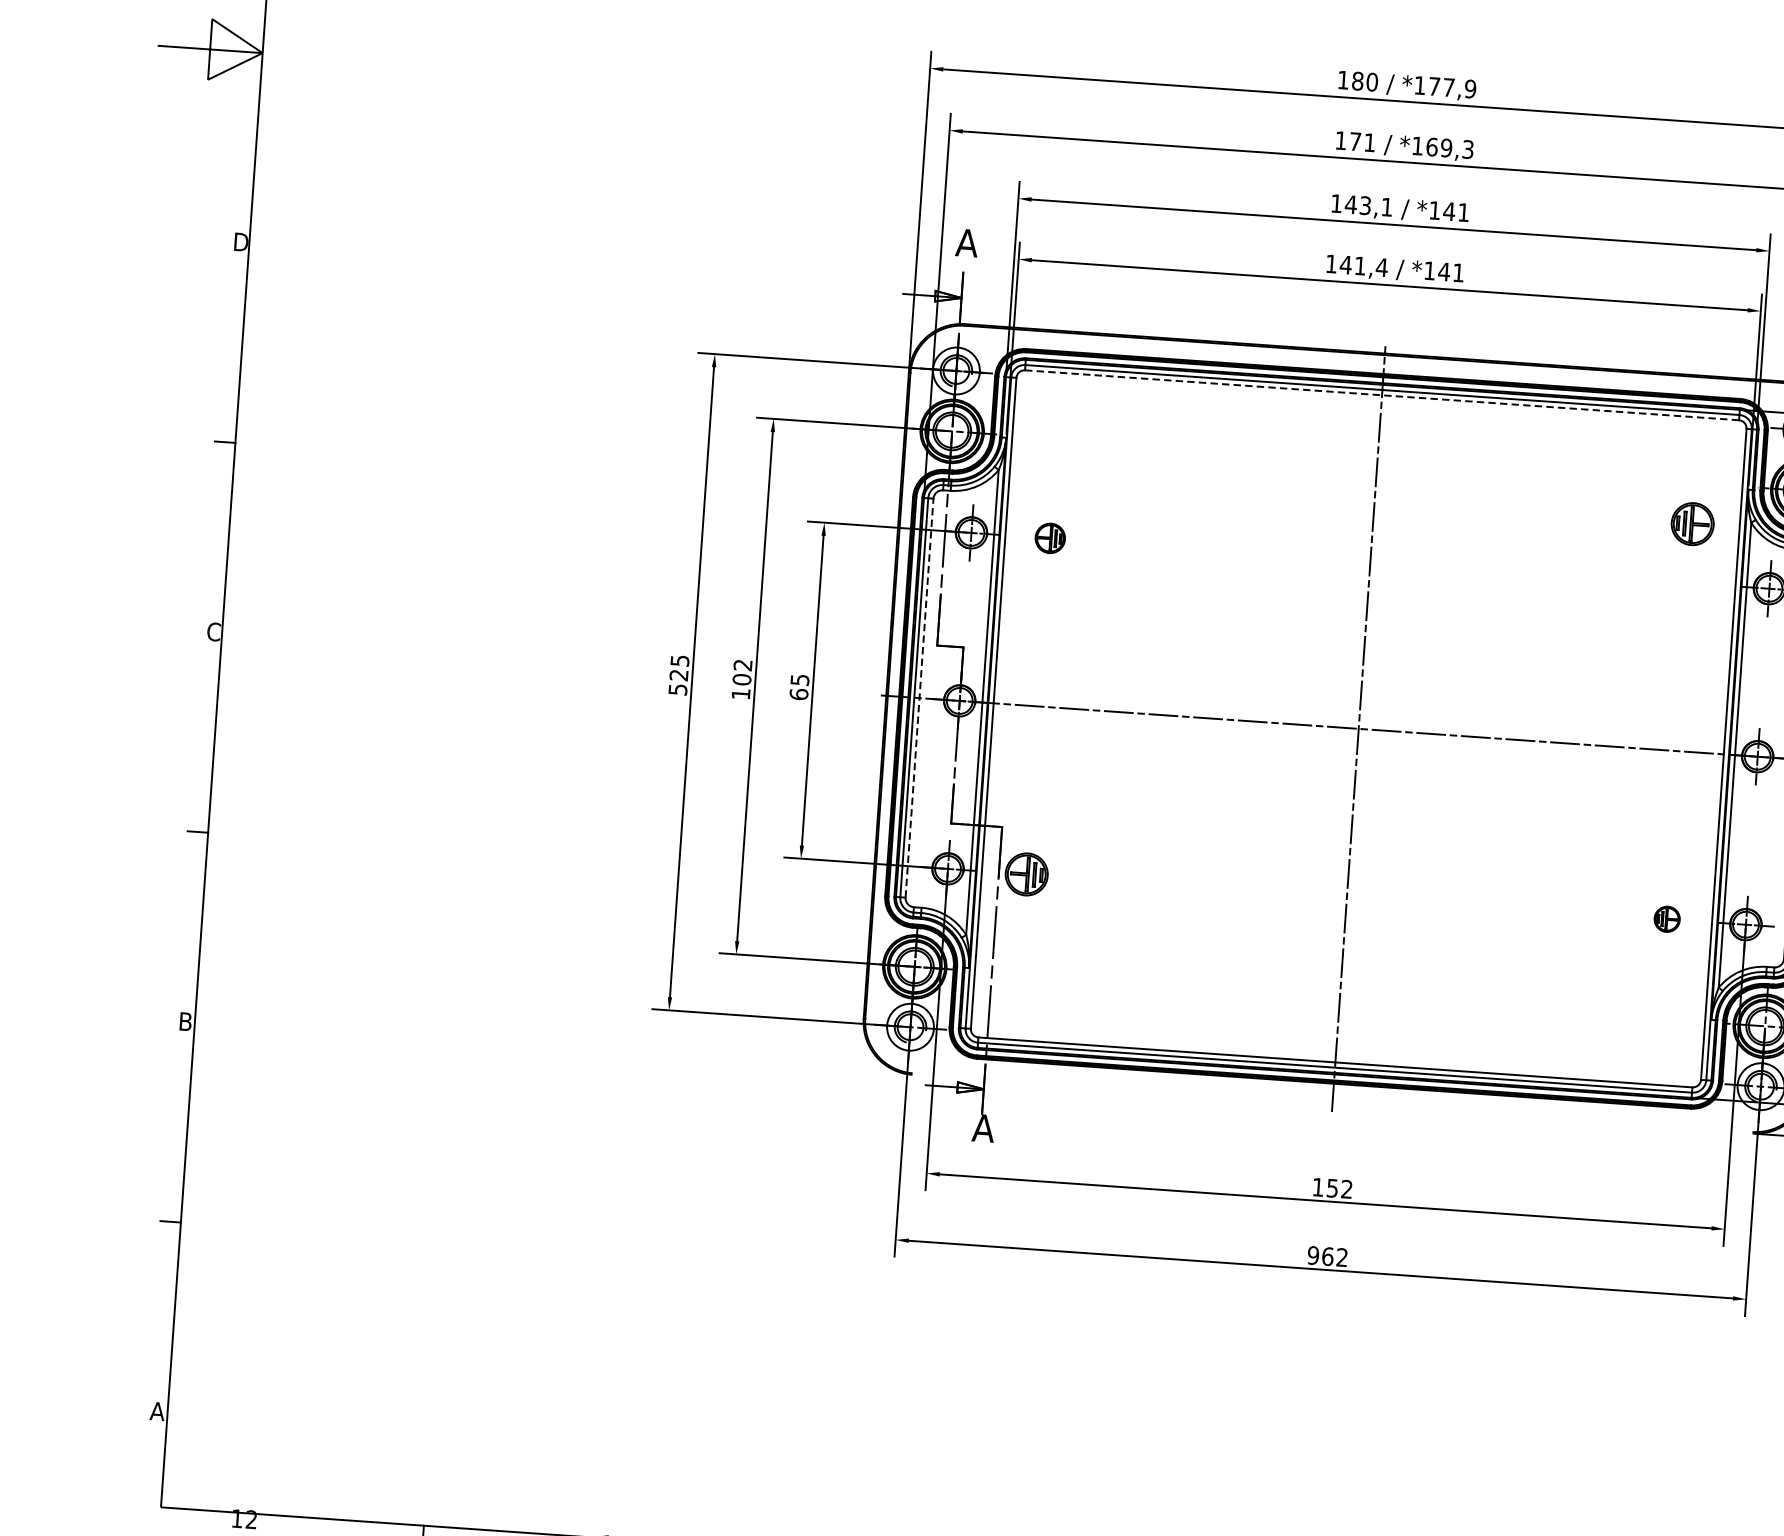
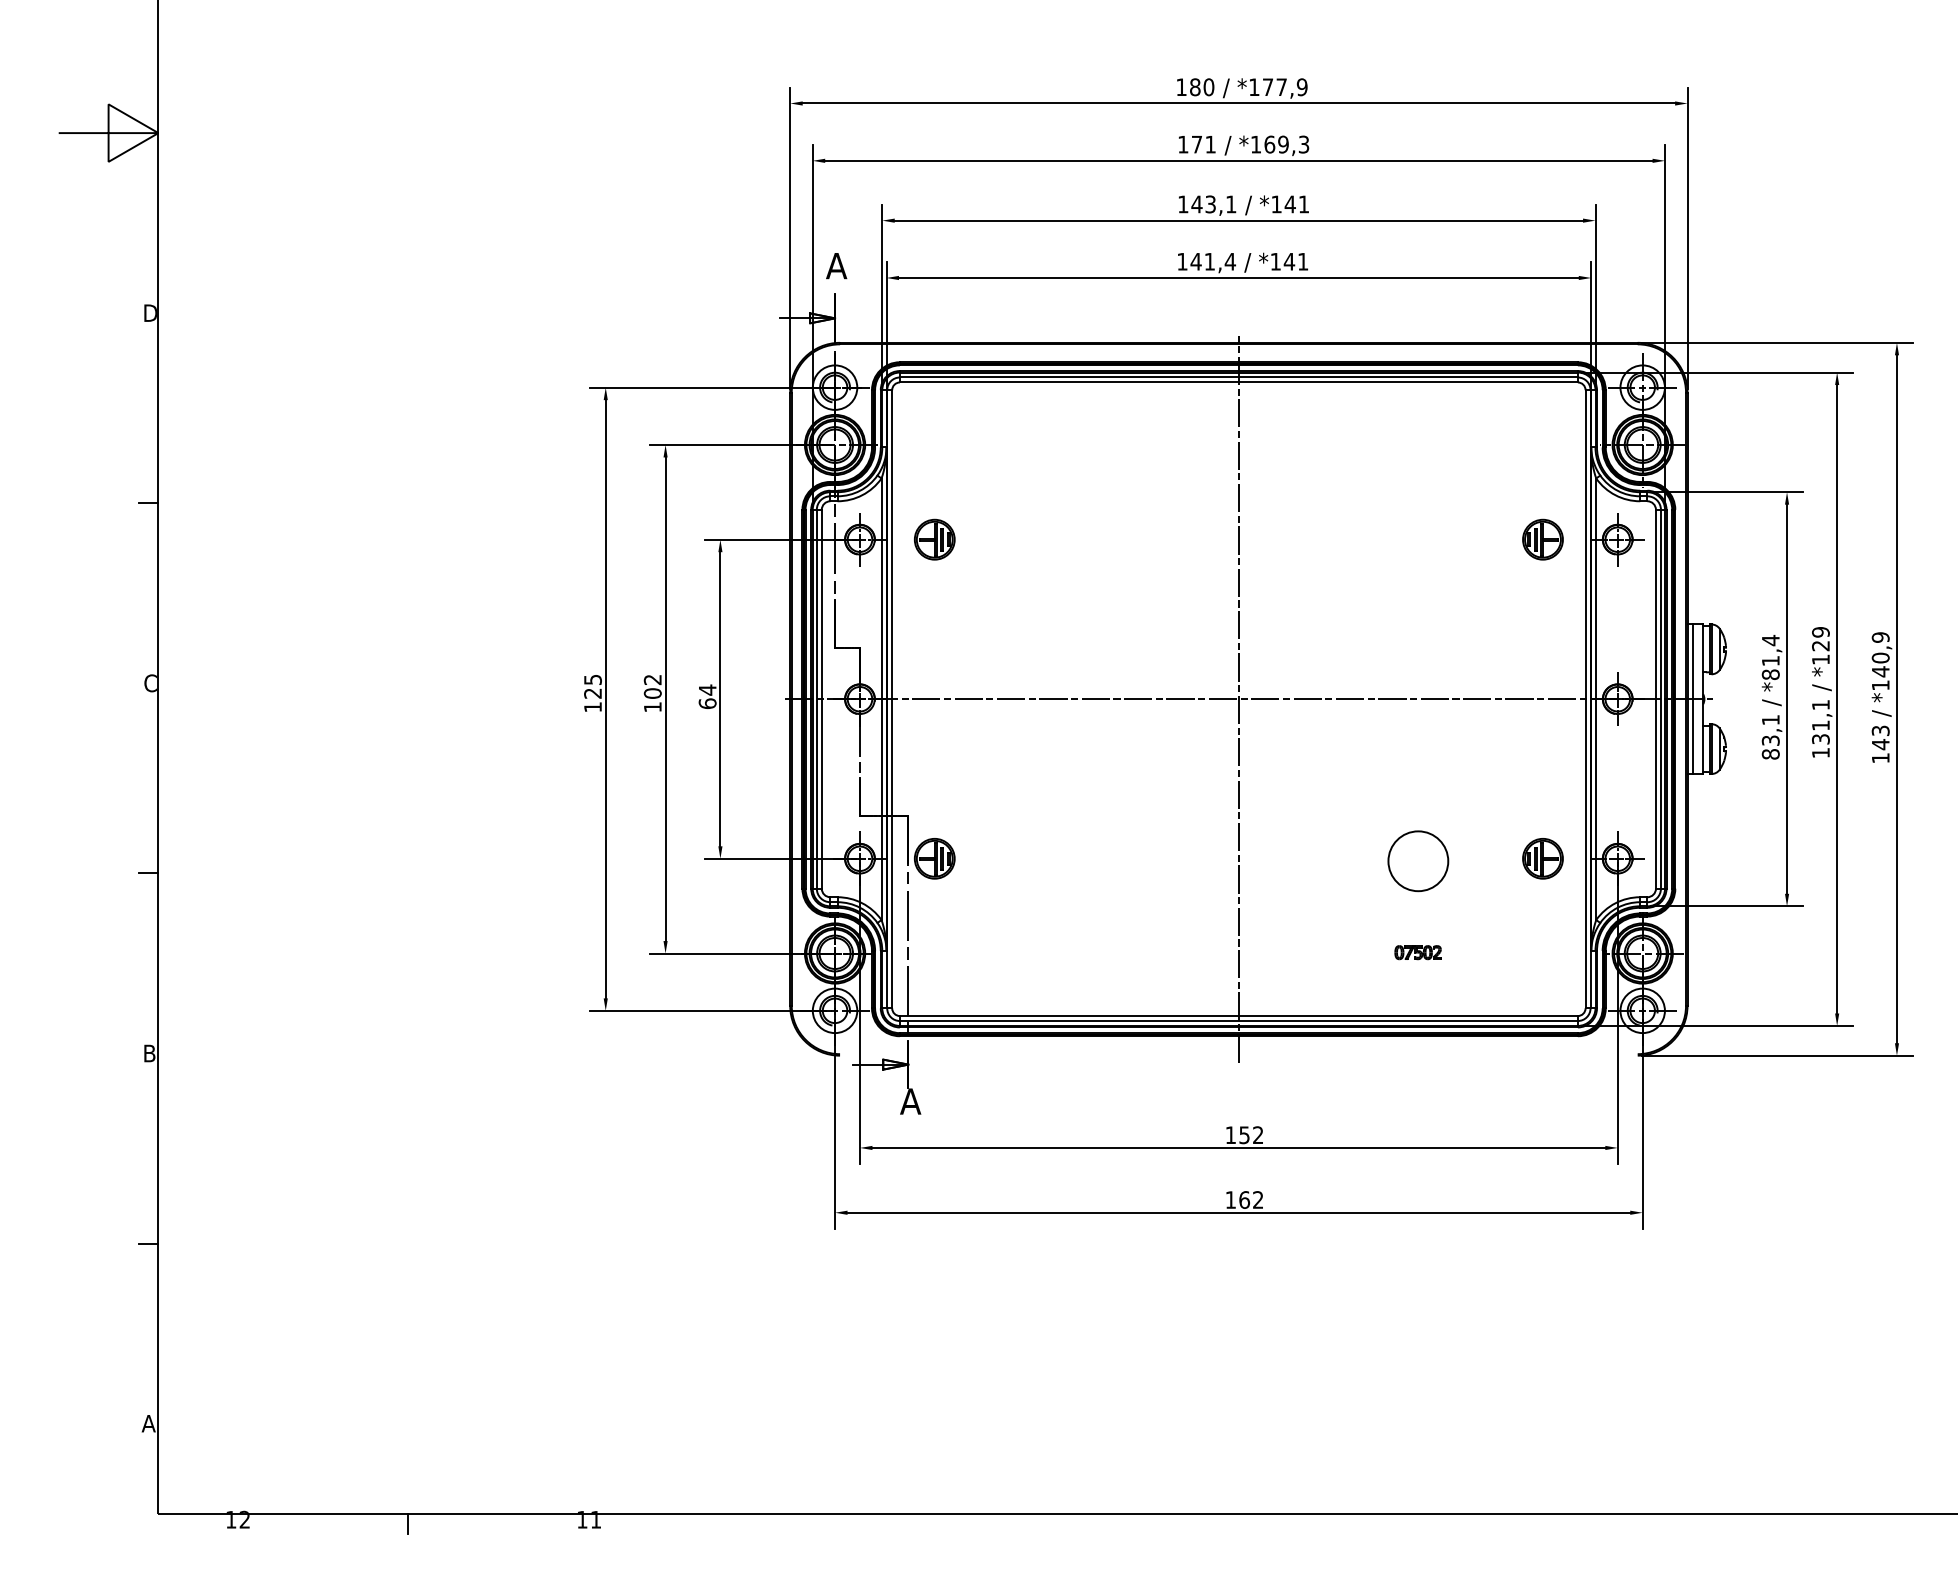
line: (1382, 395) -> (1239, 382), dashed -> solid
part: (1692, 523) -> (1542, 539), moved
part: (1049, 538) -> (934, 539), size x1.43
text: (799, 679) -> (707, 689), 65 -> 64
text: (677, 689) -> (592, 707), 525 -> 125
line: (919, 697) -> (821, 698), dashed -> solid
circle: (1535, 912) -> (1418, 861), added
part: (1666, 918) -> (1542, 858), size x1.67
part: (1528, 1008) -> (1417, 952), added
text: (1313, 1255) -> (1230, 1199), 962 -> 162

